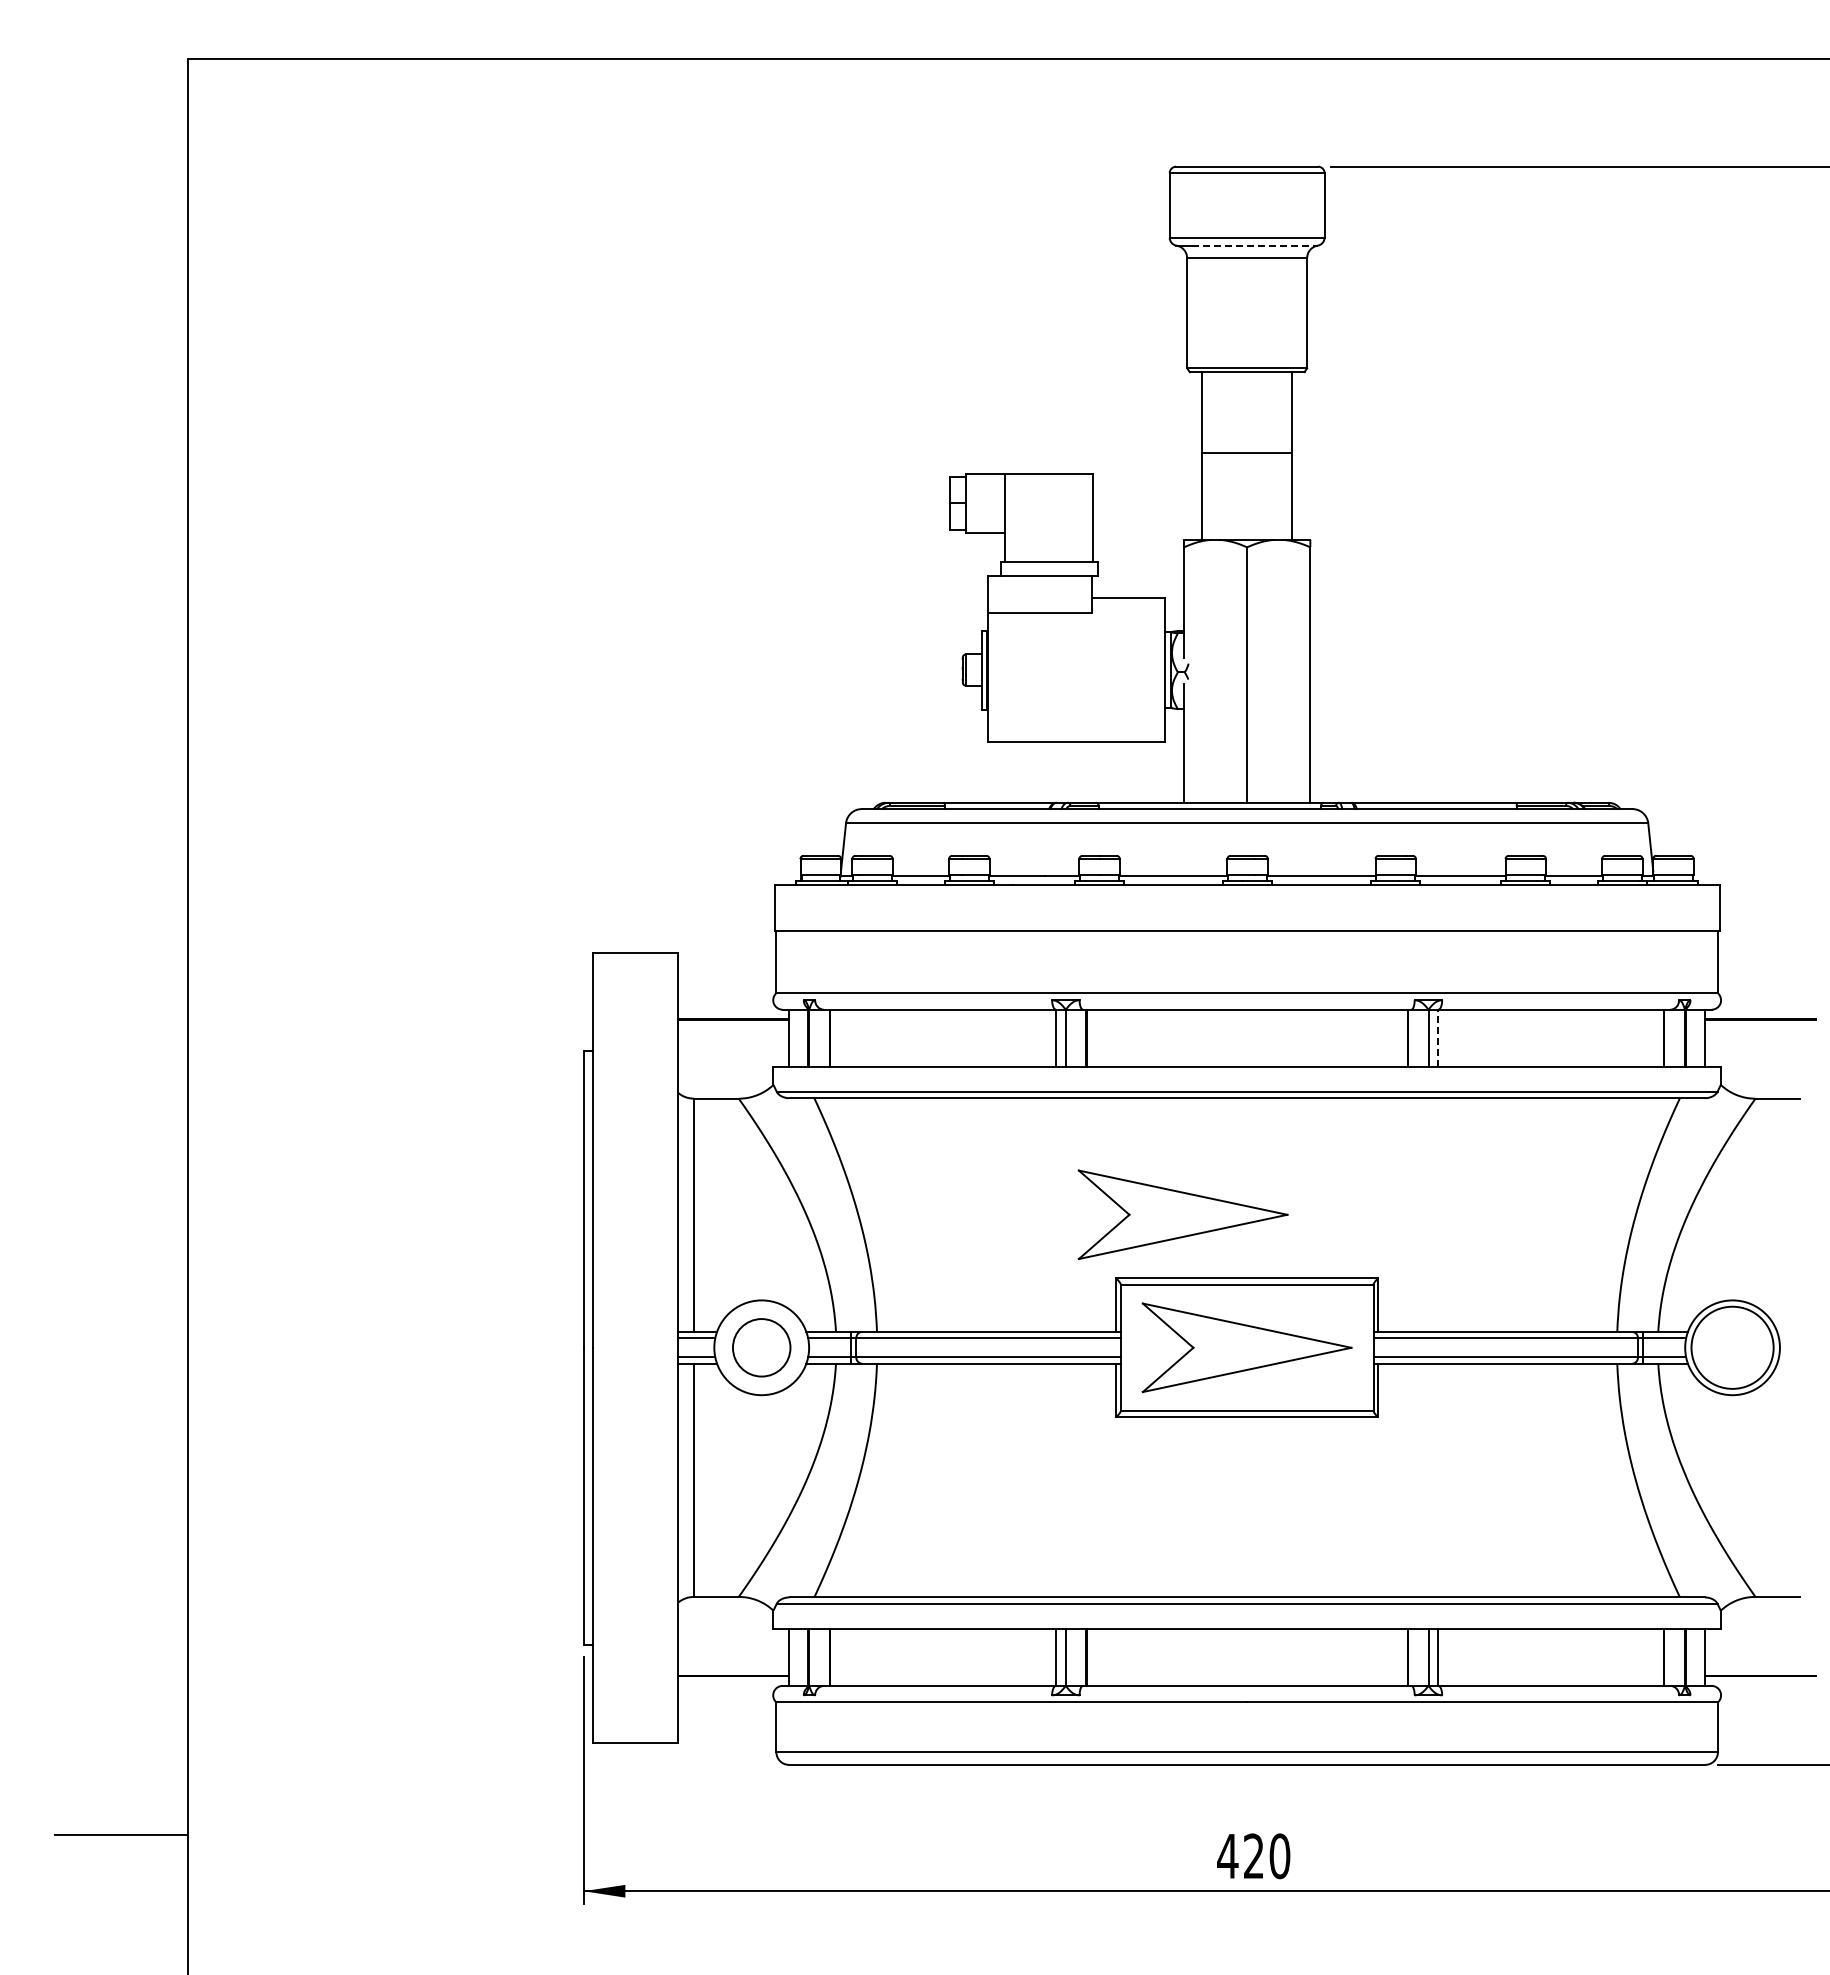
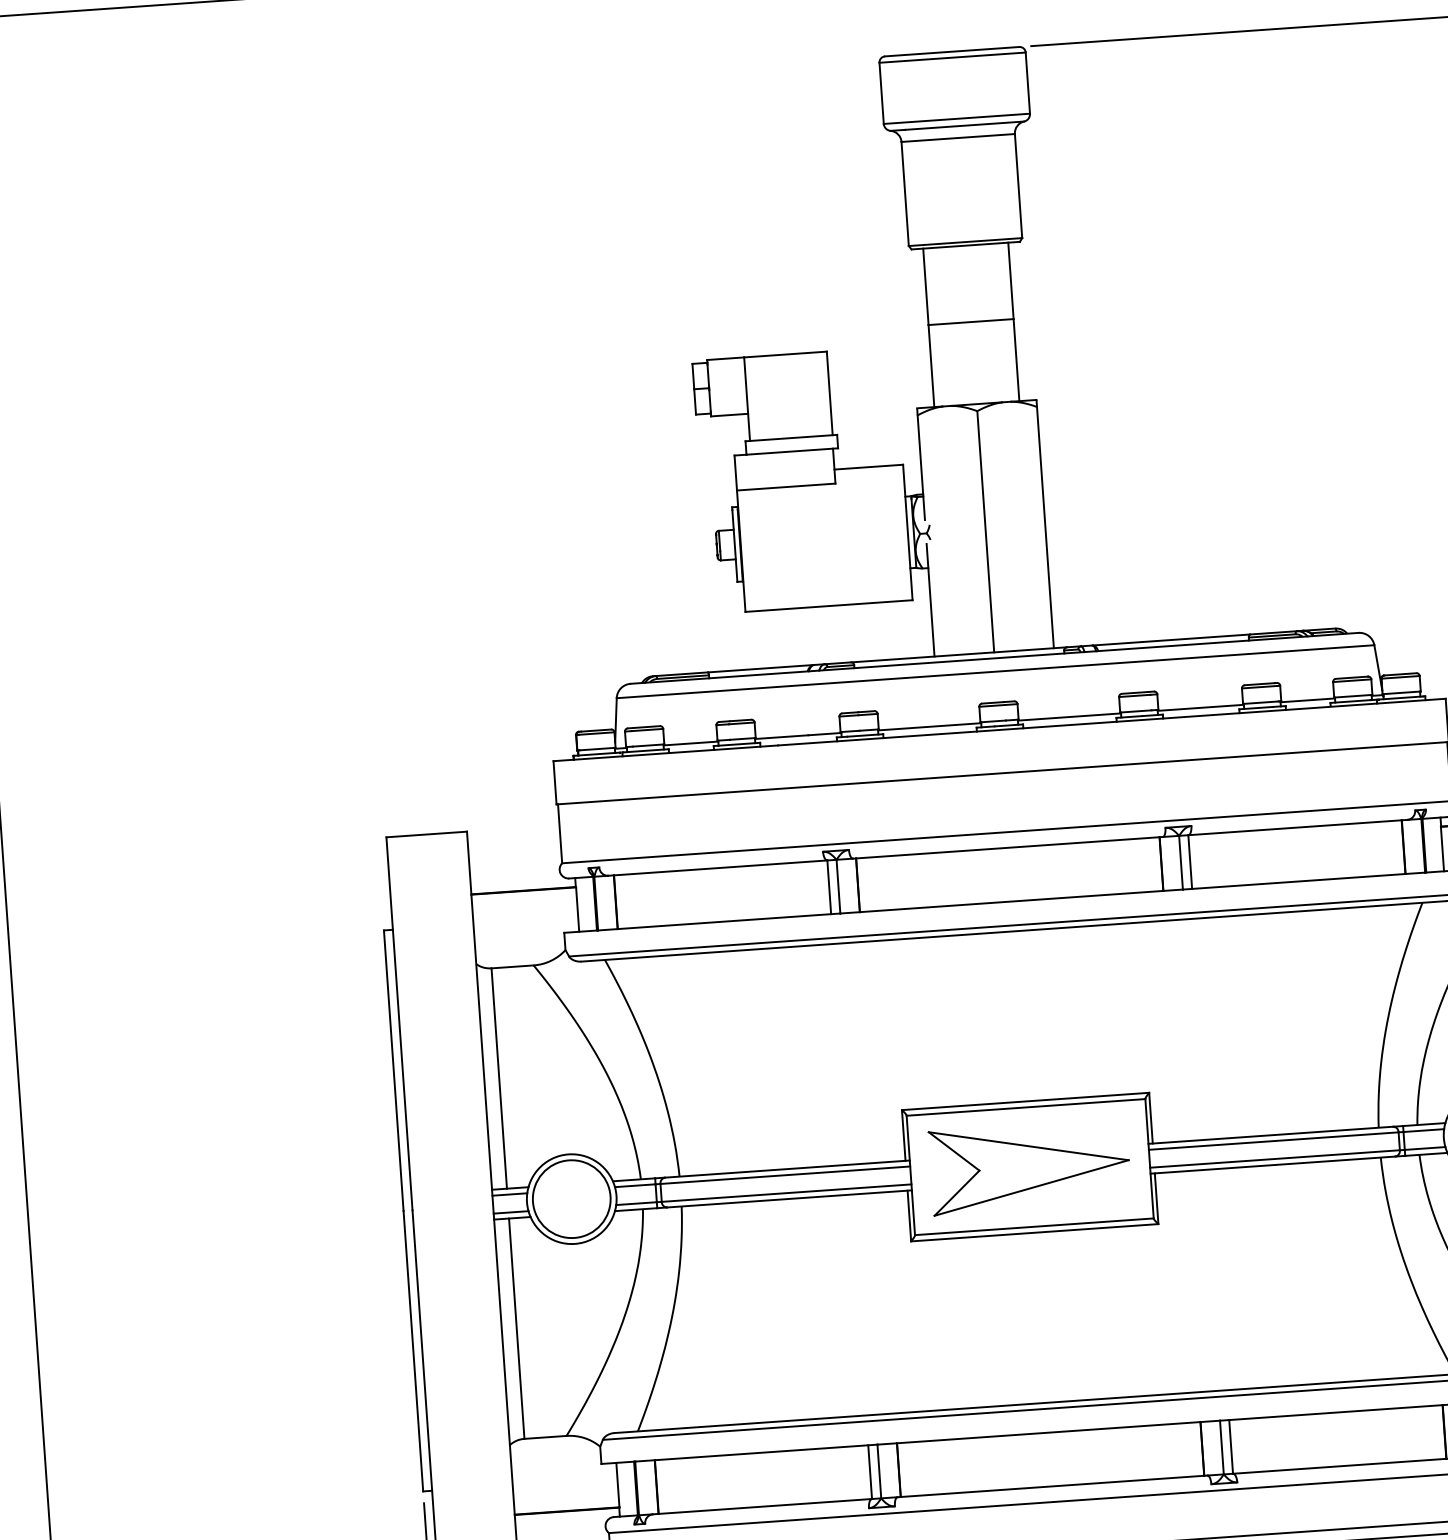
line: (1255, 245) -> (965, 125), dashed -> solid
line: (1438, 1037) -> (1190, 861), dashed -> solid
part: (1182, 1214) -> (960, 1045), removed
circle: (761, 1347) -> (571, 1198), size x1.43

